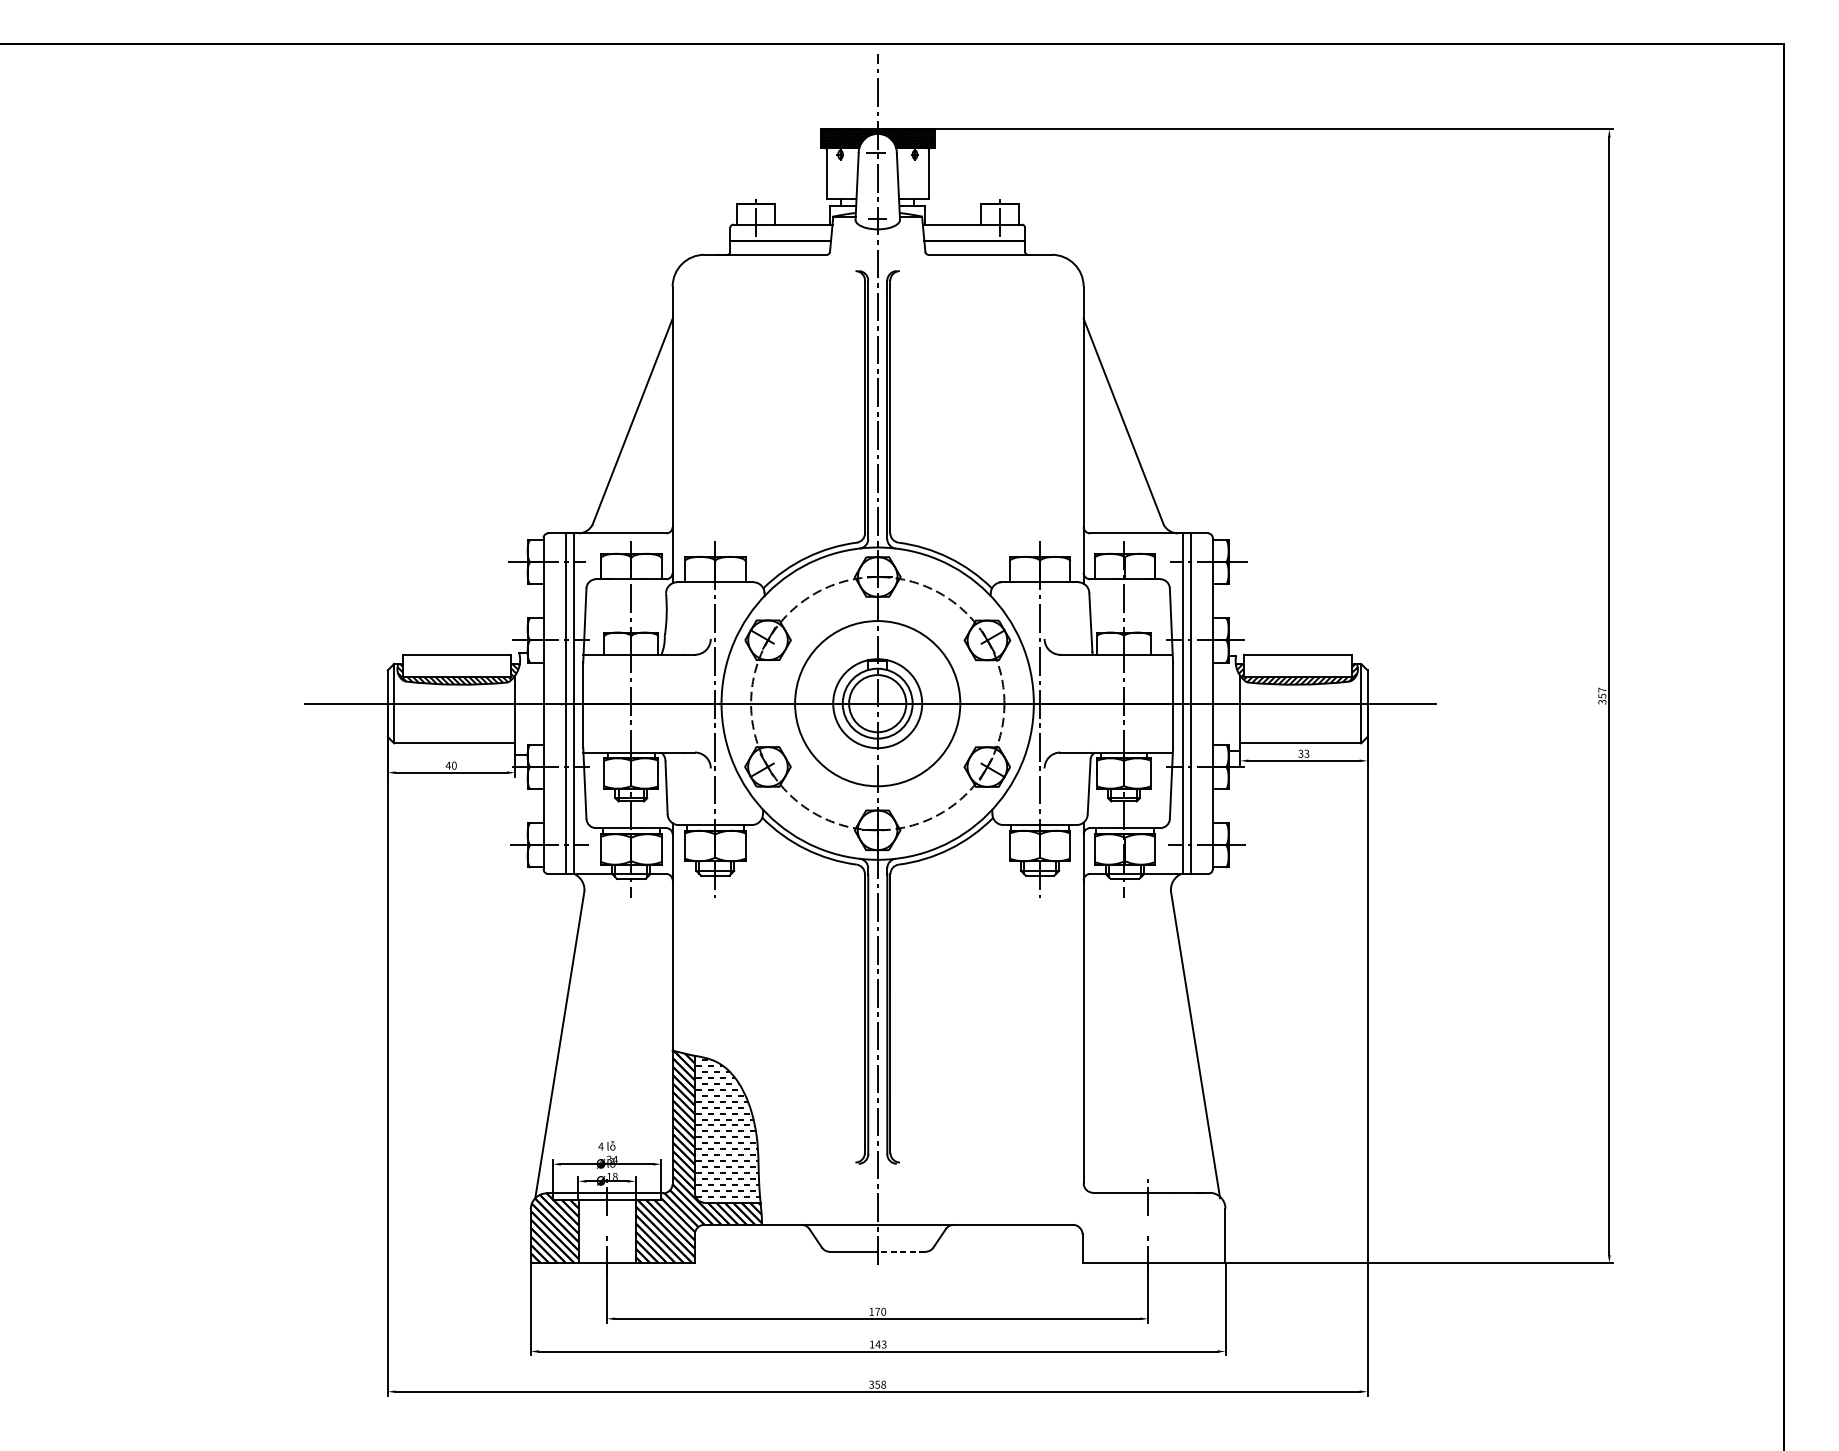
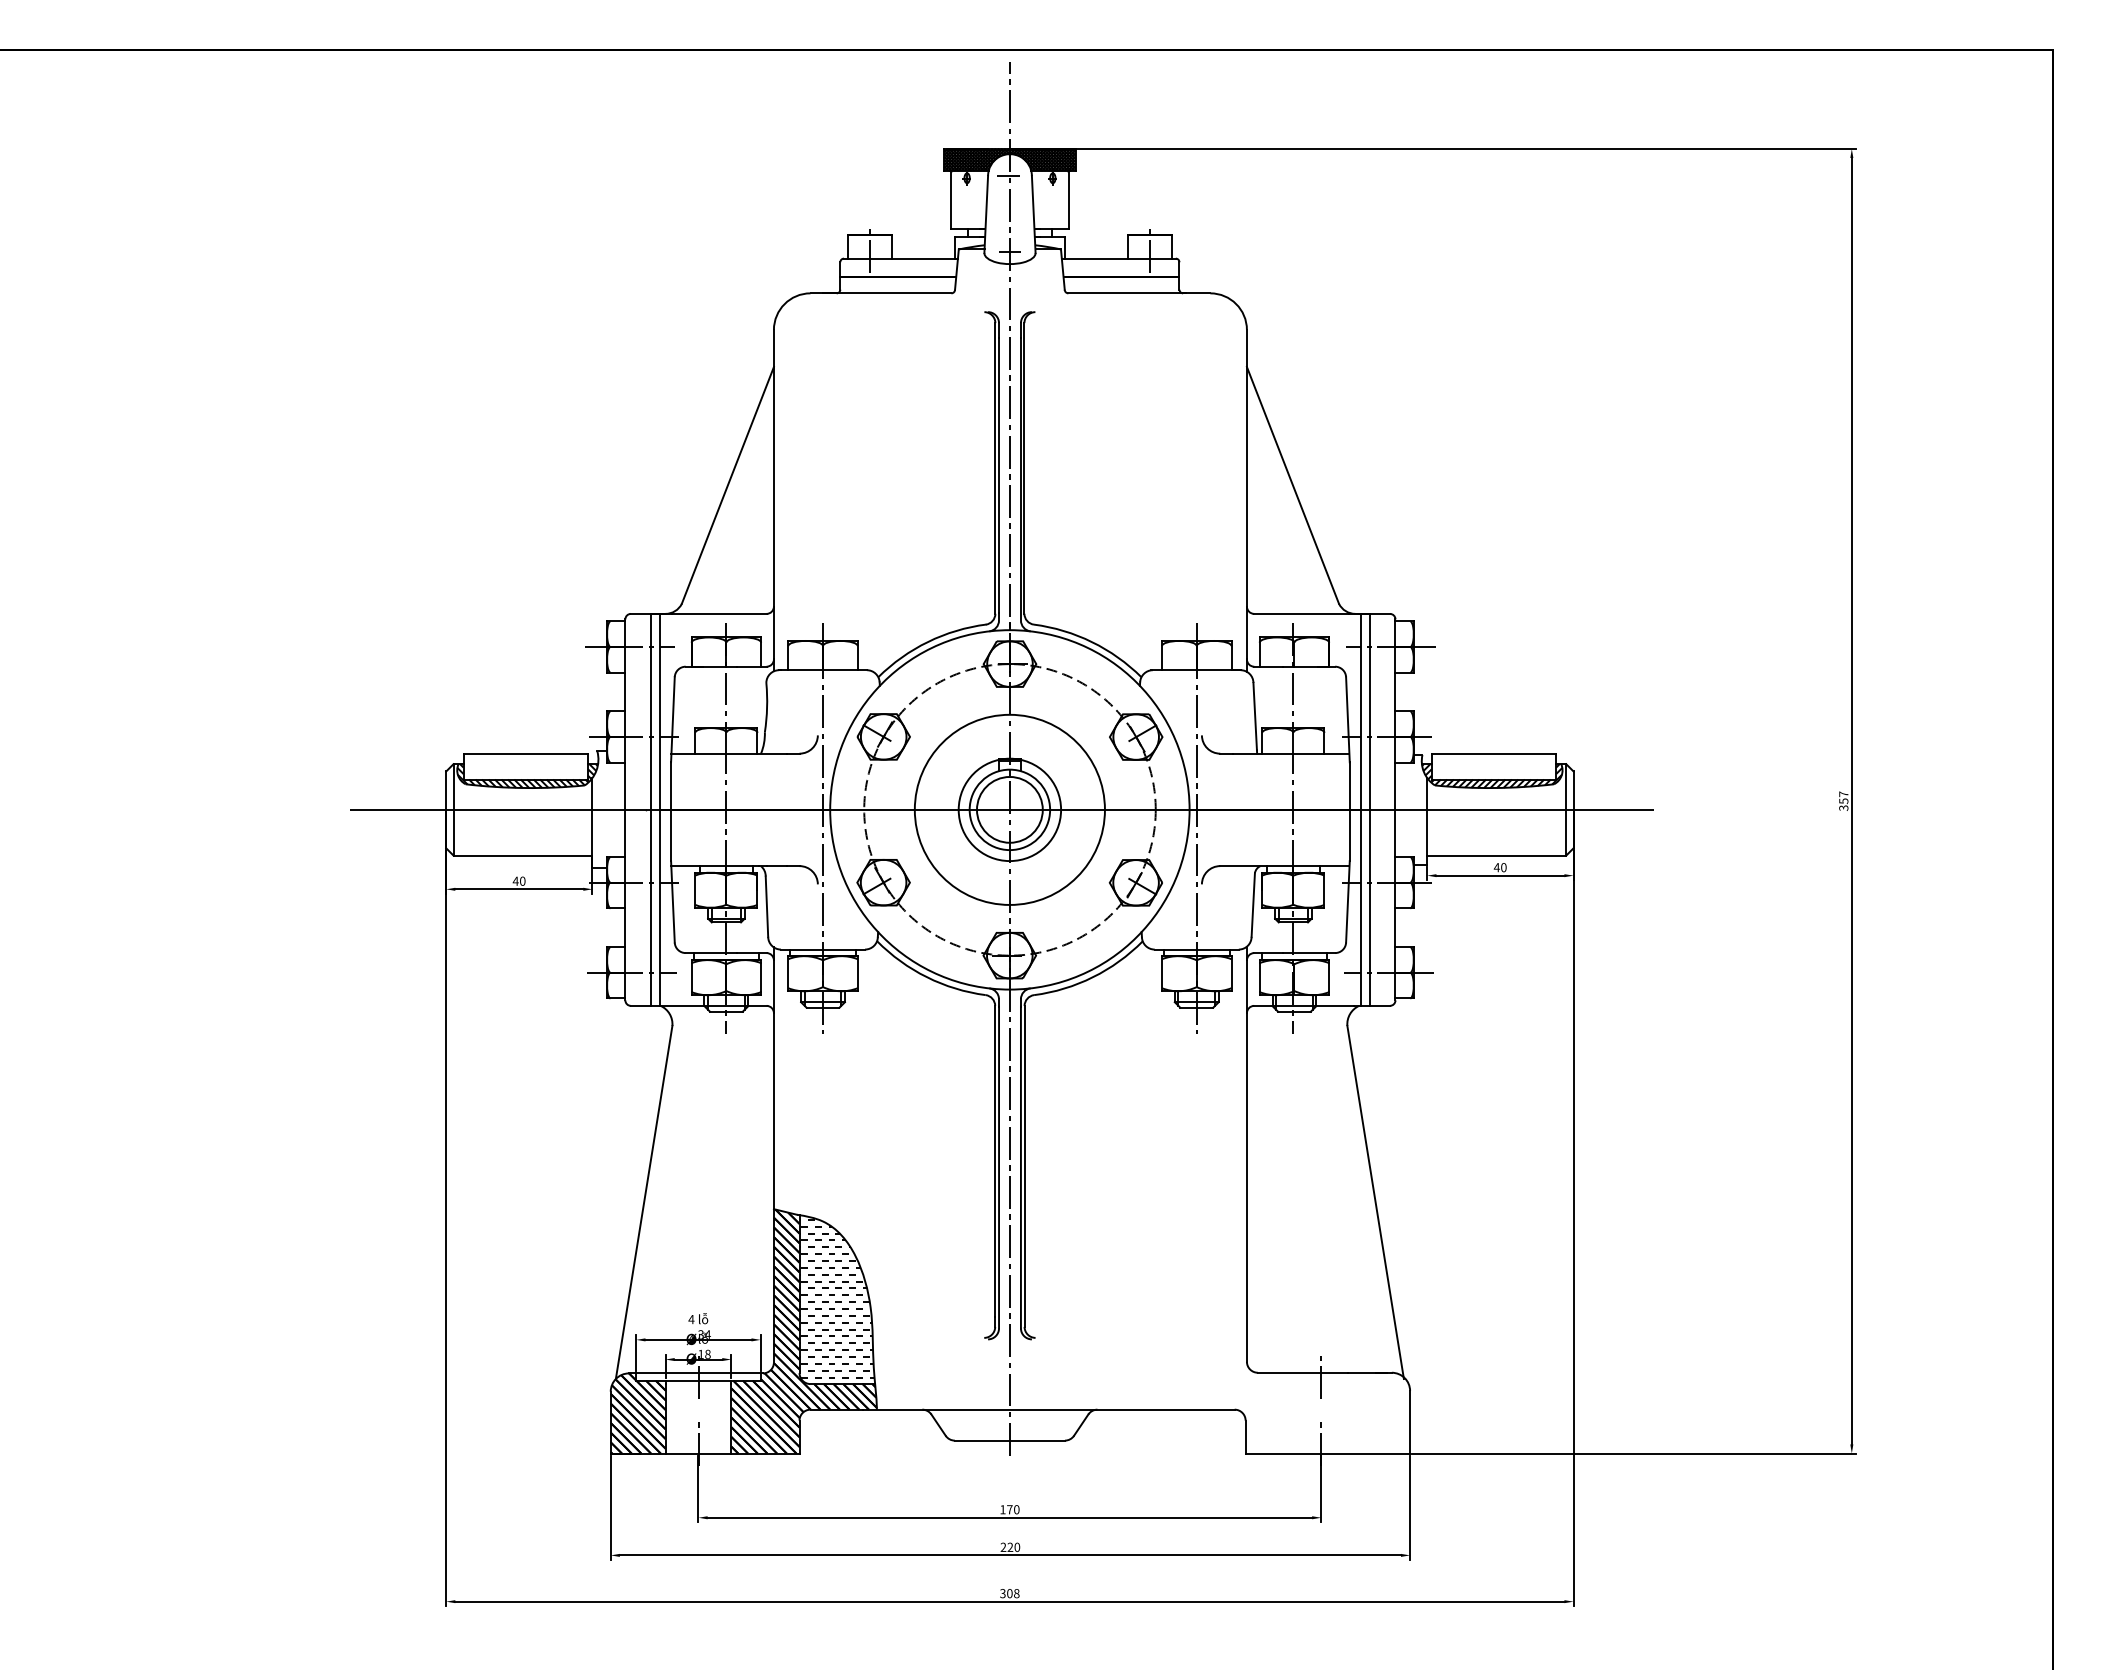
text: (1303, 753) -> (1499, 867), 33 -> 40
line: (901, 1251) -> (1037, 1440), dashed -> solid
text: (878, 1343) -> (1010, 1546), 143 -> 220
text: (877, 1384) -> (1009, 1593), 358 -> 308

